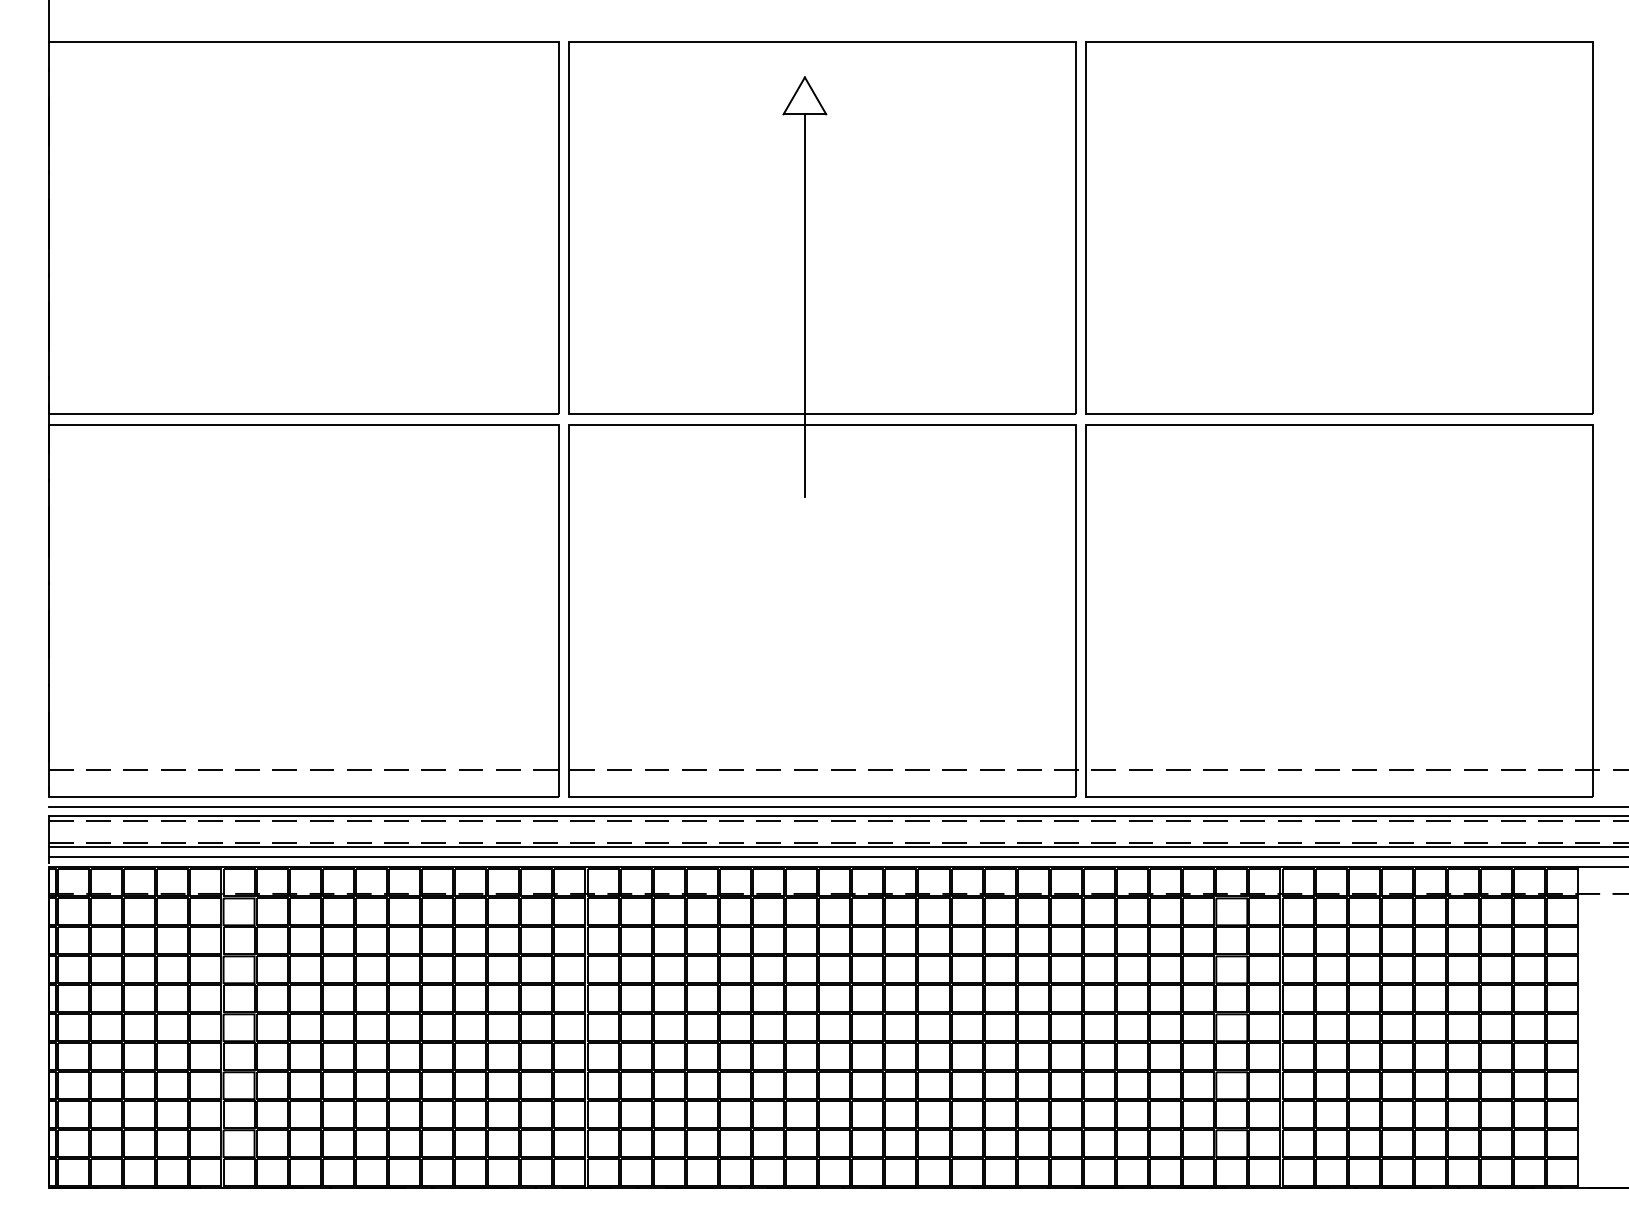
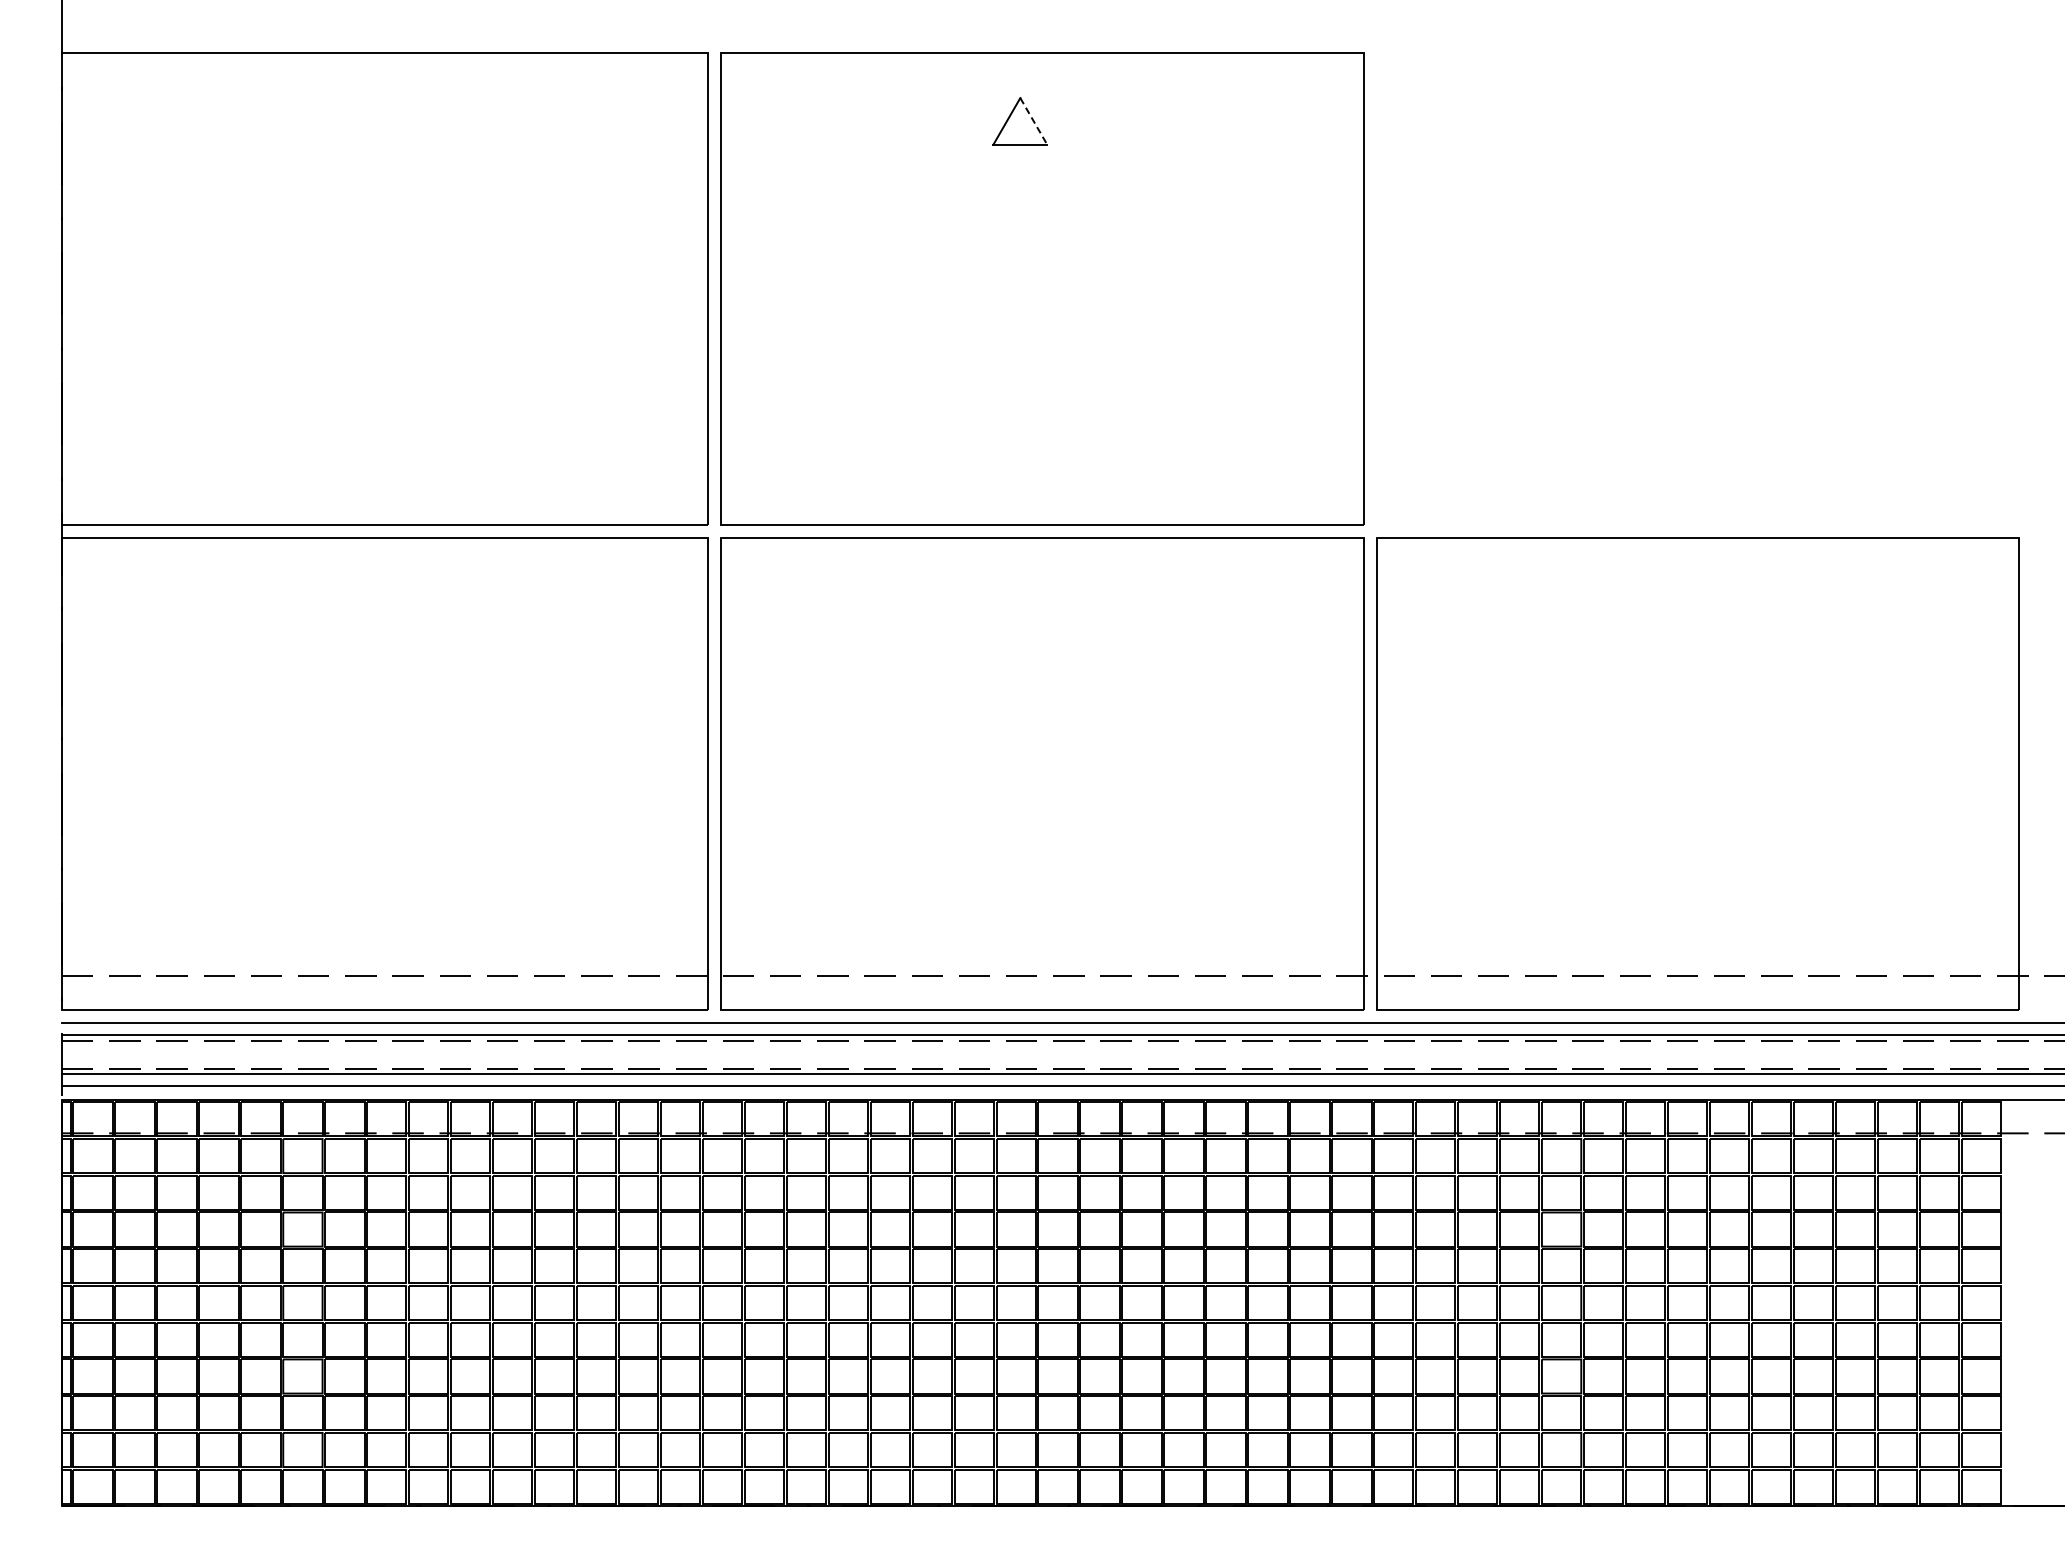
line: (816, 95) -> (1034, 121), solid -> dashed
part: (1338, 227) -> (1697, 288), removed
line: (805, 305) -> (1020, 387), removed

